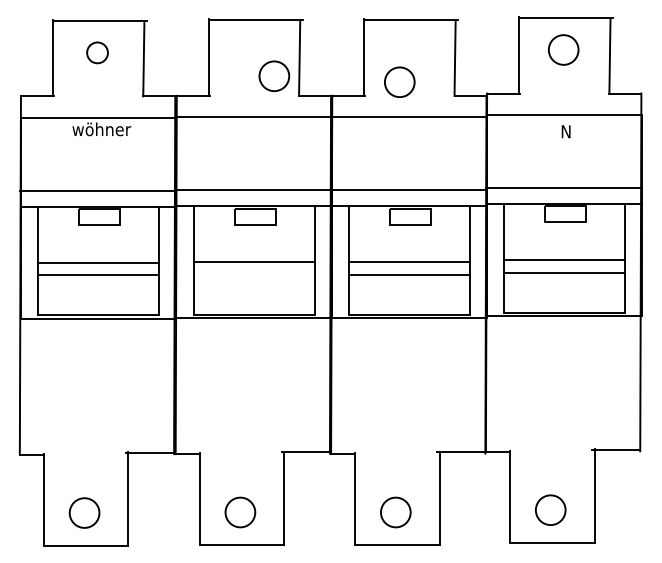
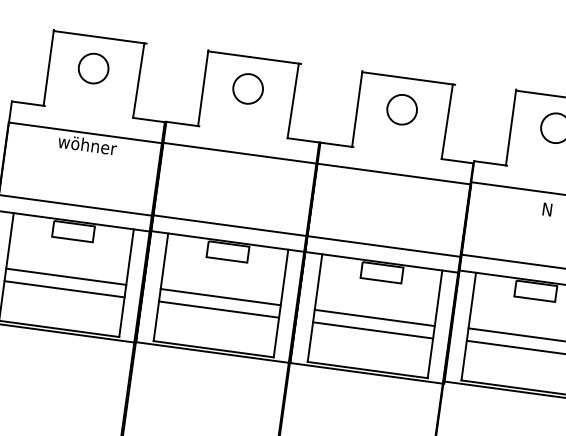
circle: (97, 52) -> (93, 68), size x1.43
circle: (274, 75) -> (248, 88), moved
circle: (399, 81) -> (401, 108), moved
line: (253, 274) -> (218, 309), added

